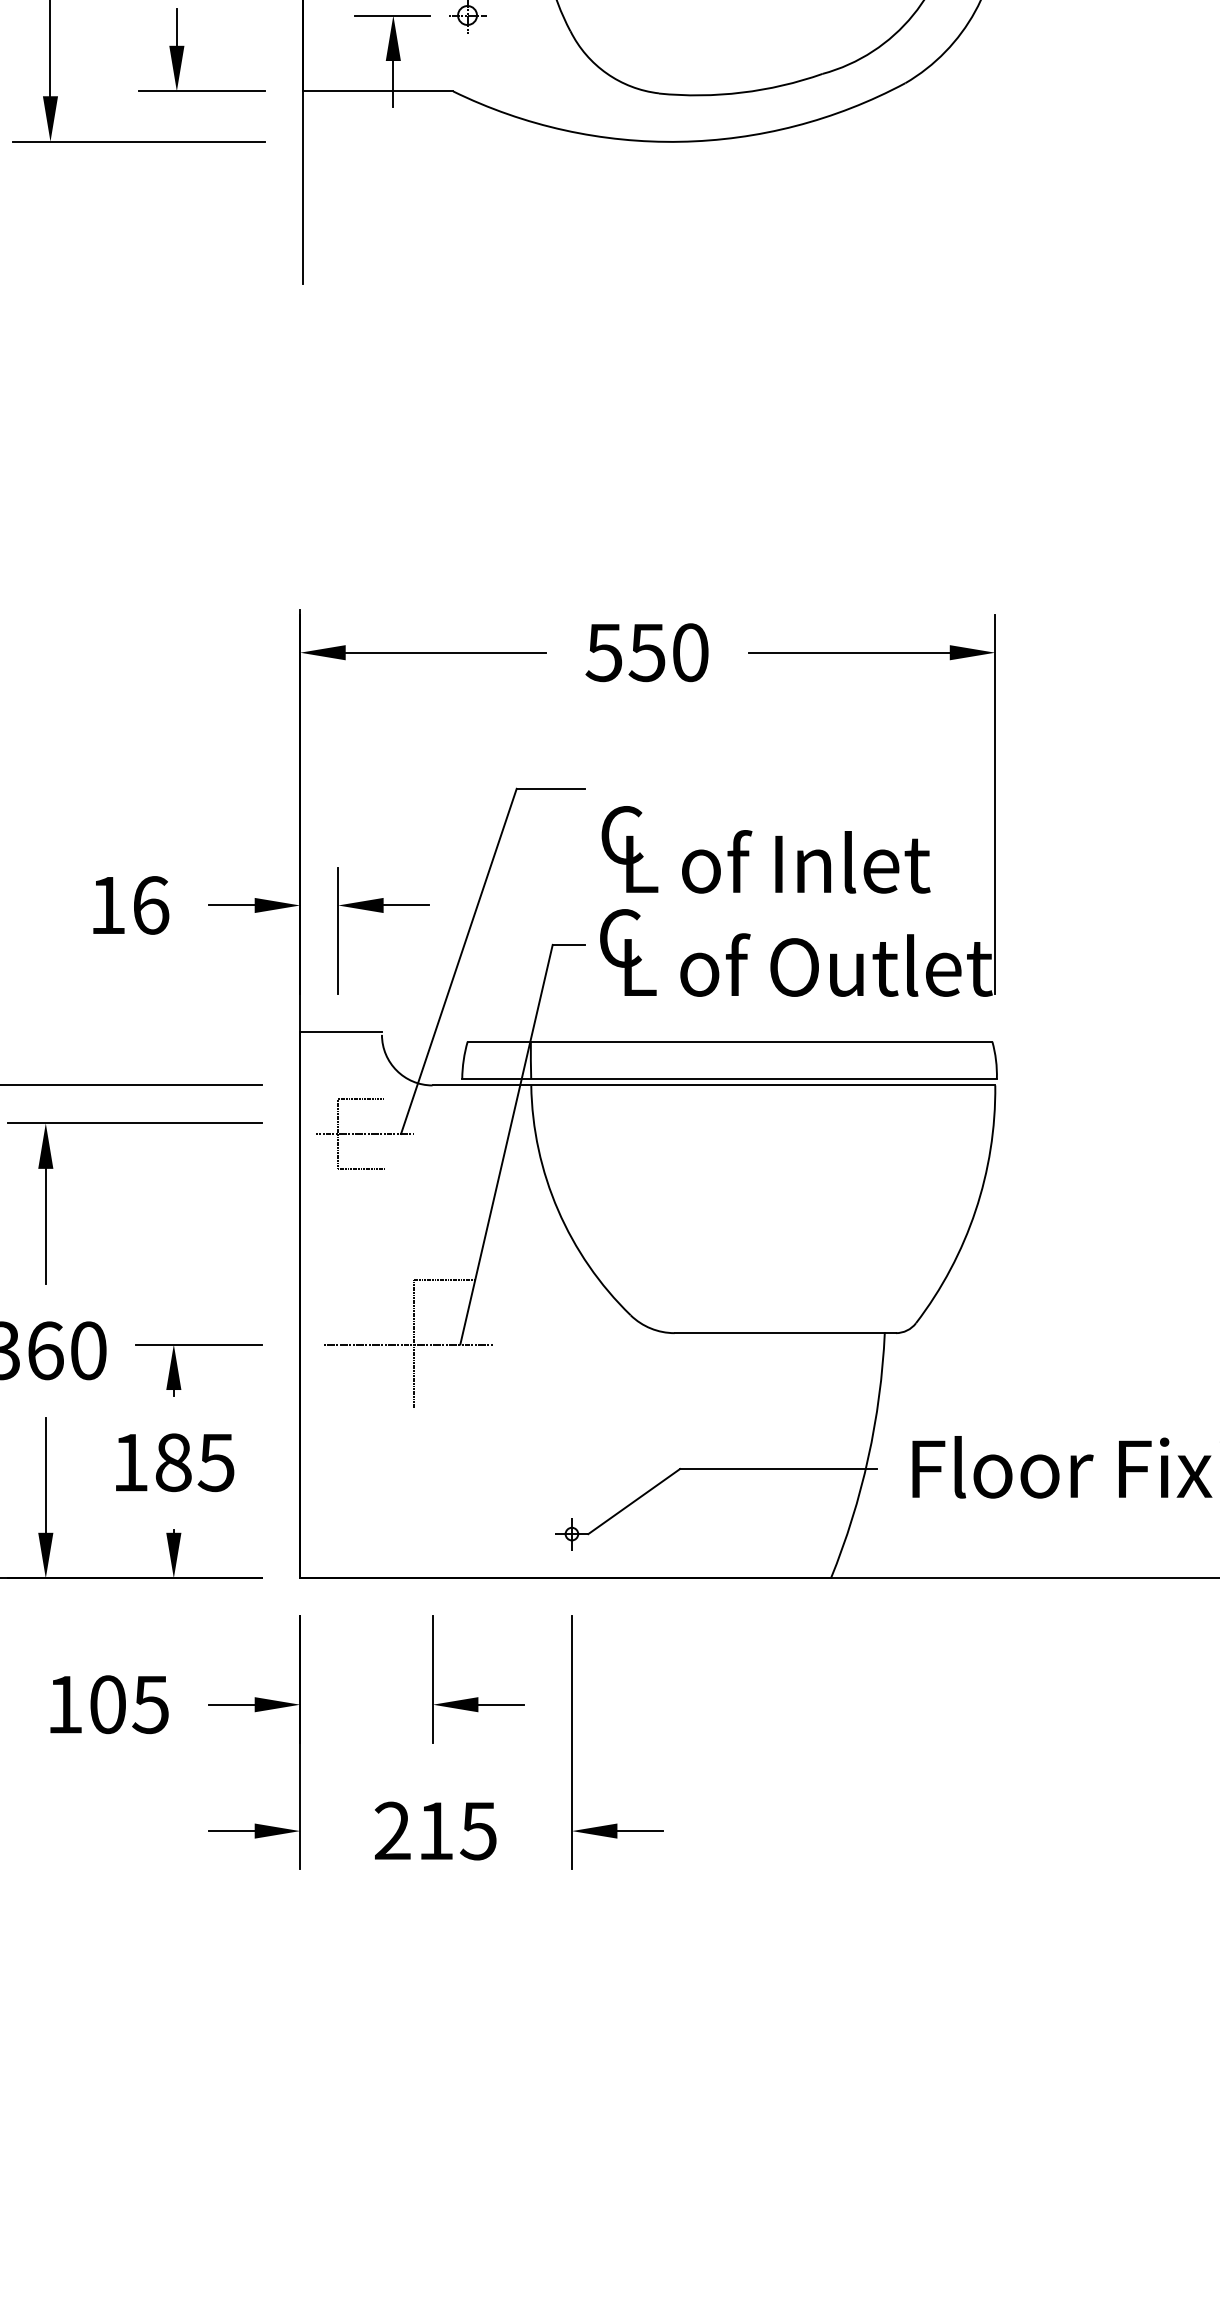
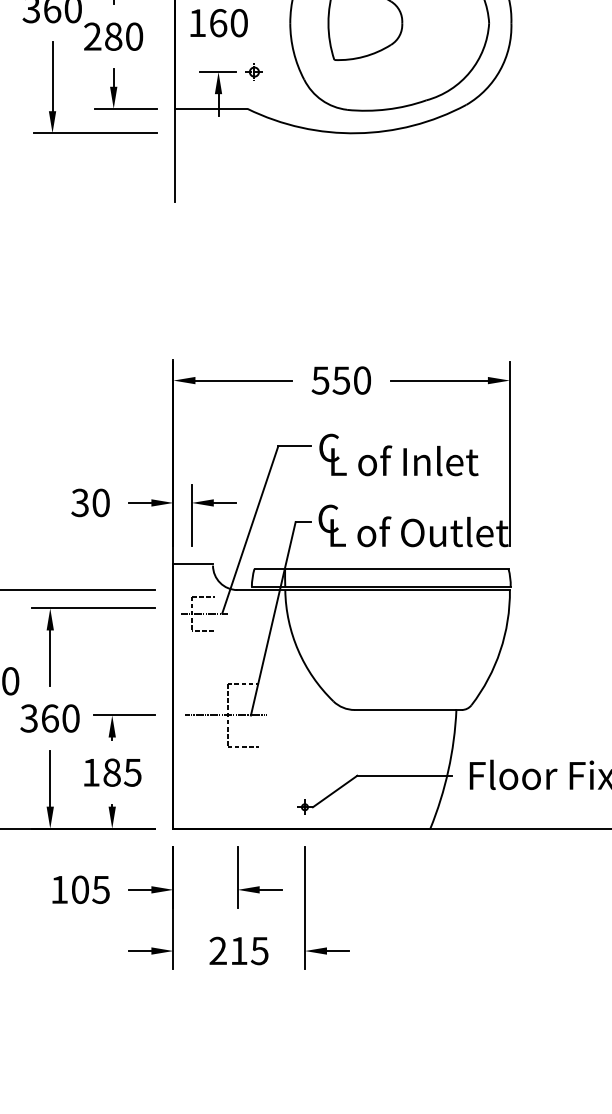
text: (765, 848) -> (398, 454), moved
text: (128, 904) -> (90, 502), 16 -> 30
line: (444, 1408) -> (243, 746), added

